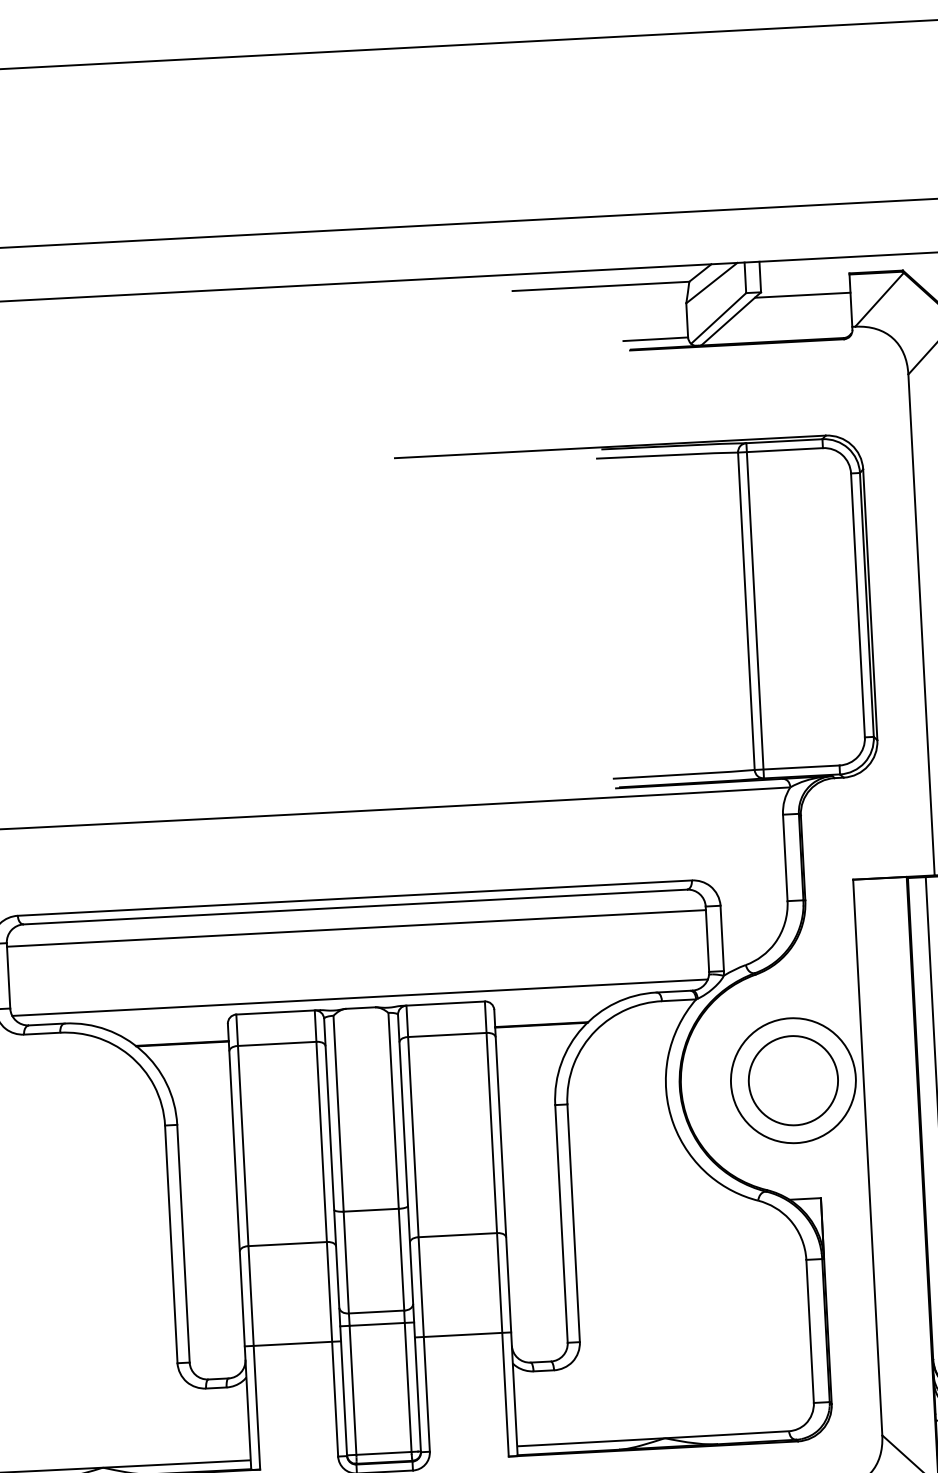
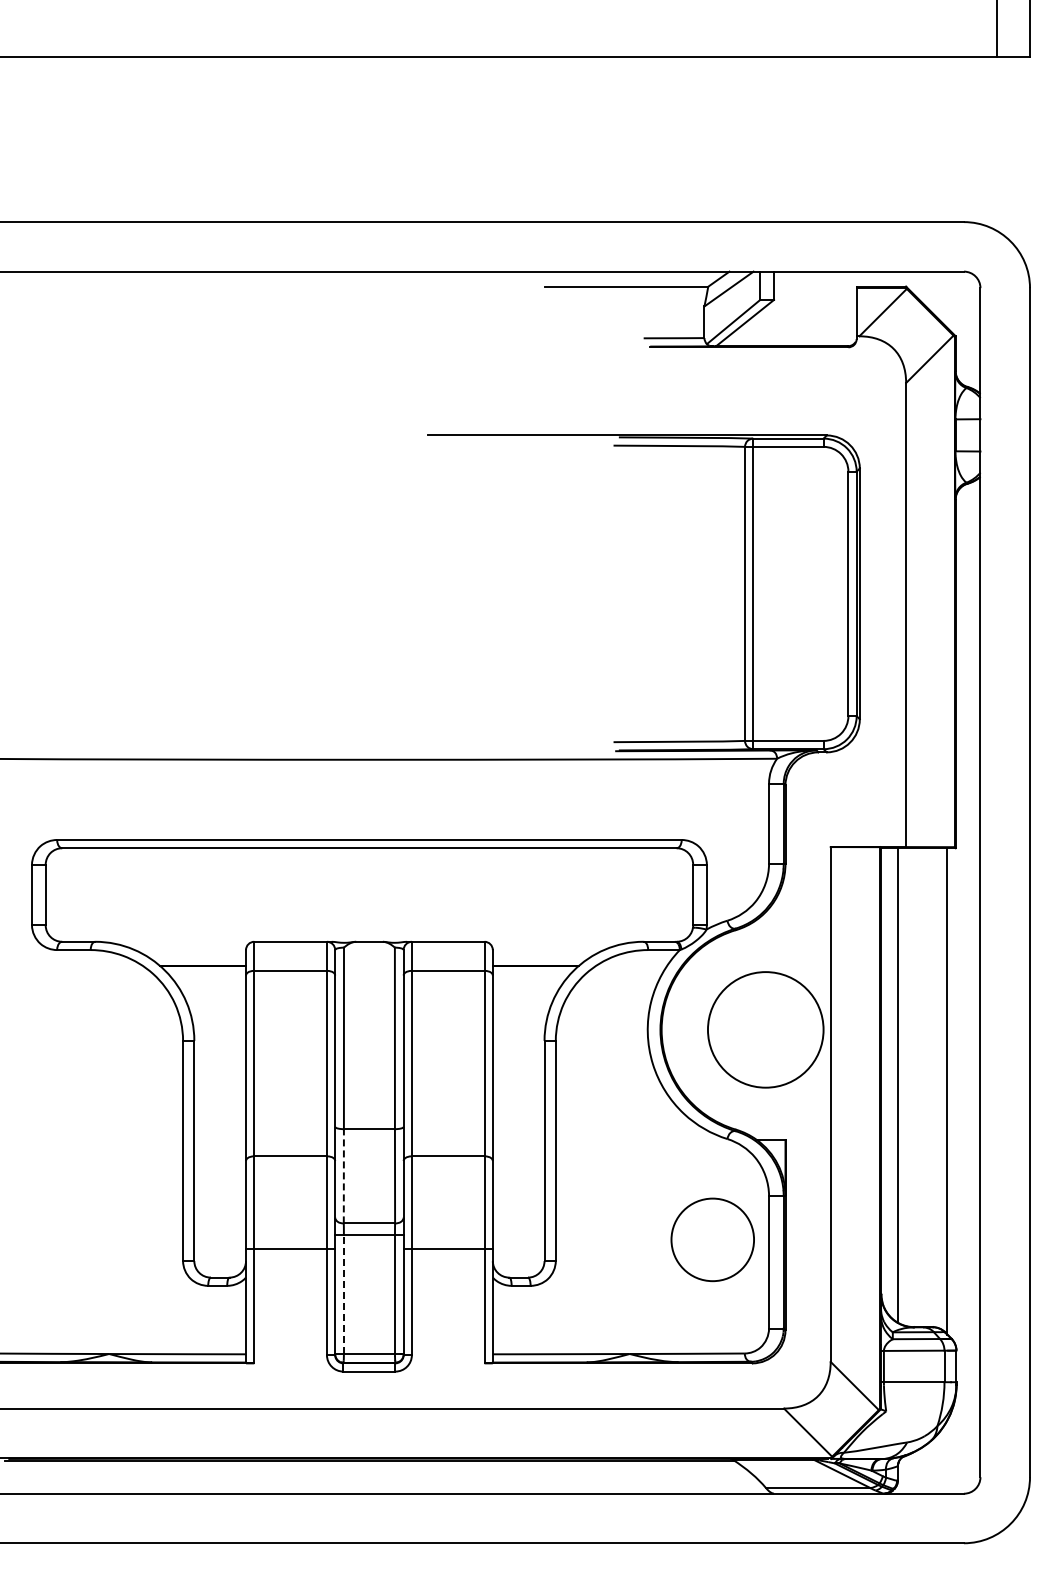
line: (802, 295) -> (812, 304), removed
line: (356, 928) -> (369, 868), removed
line: (360, 997) -> (369, 932), removed
circle: (793, 1080) -> (712, 1239), moved
line: (345, 1261) -> (343, 1175), solid -> dashed
line: (352, 1390) -> (343, 1294), solid -> dashed

